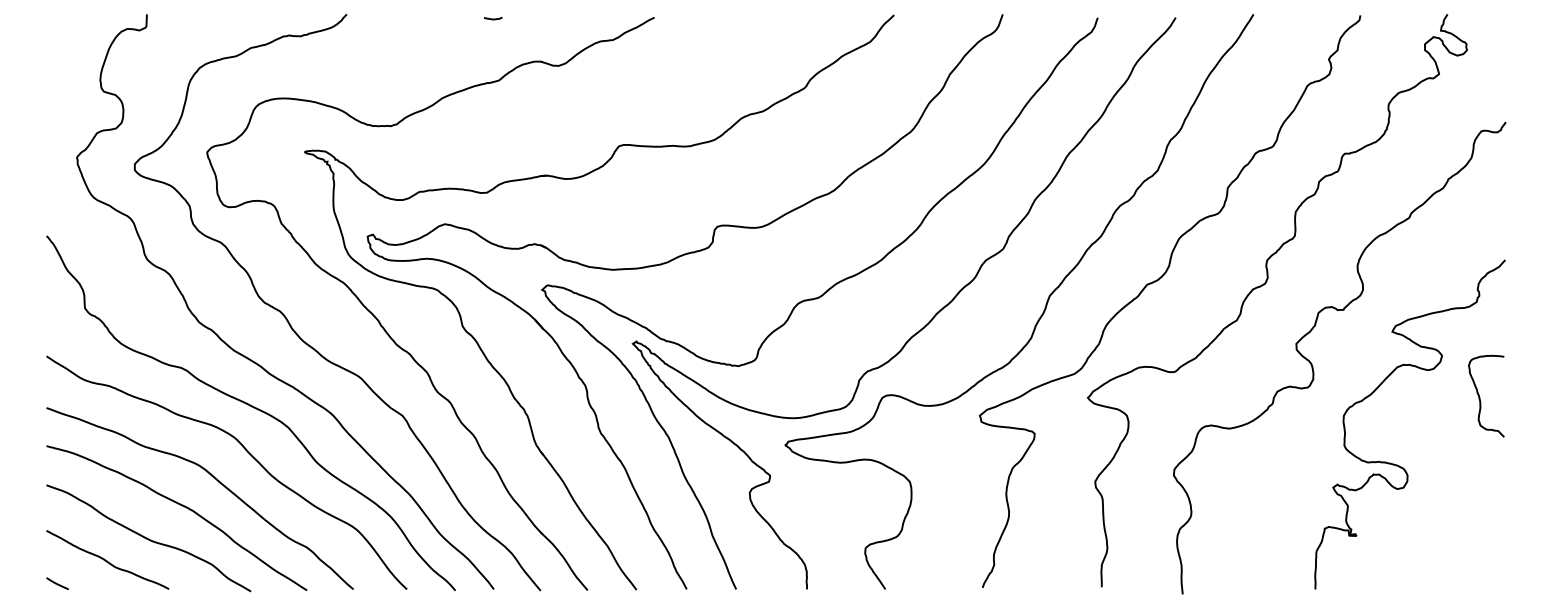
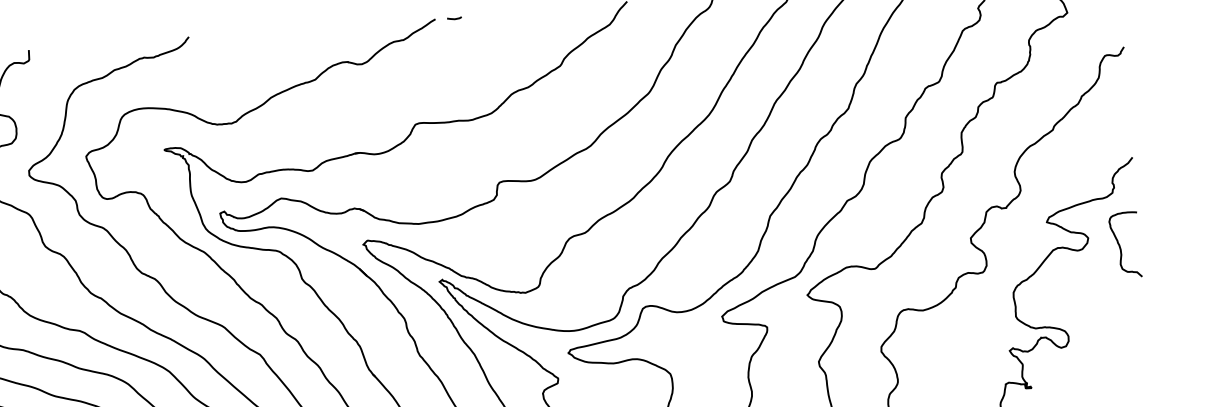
curve: (493, 18) -> (454, 18), moved
curve: (1480, 397) -> (1120, 246), moved

